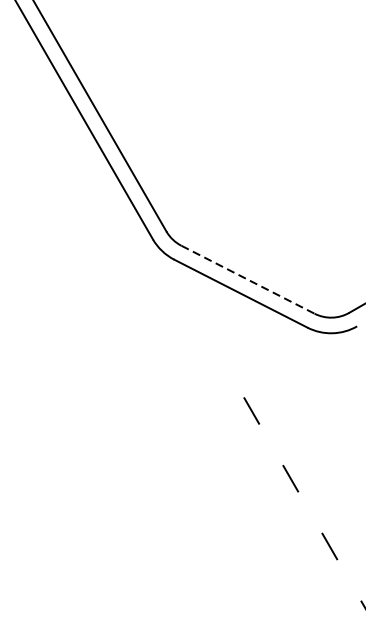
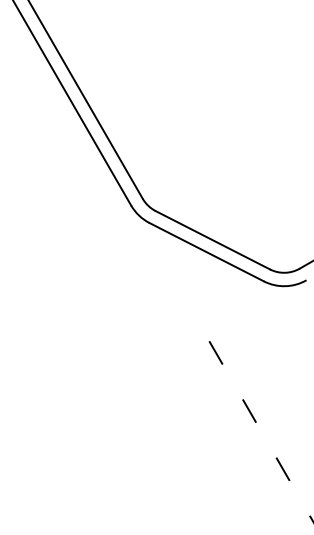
line: (248, 280) -> (213, 240), dashed -> solid

